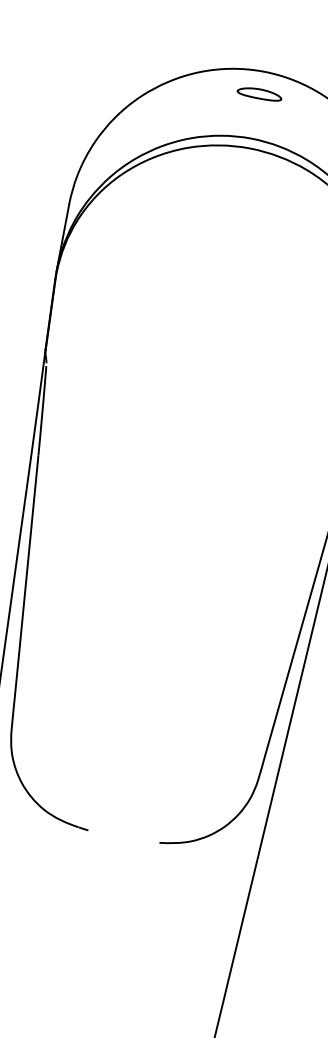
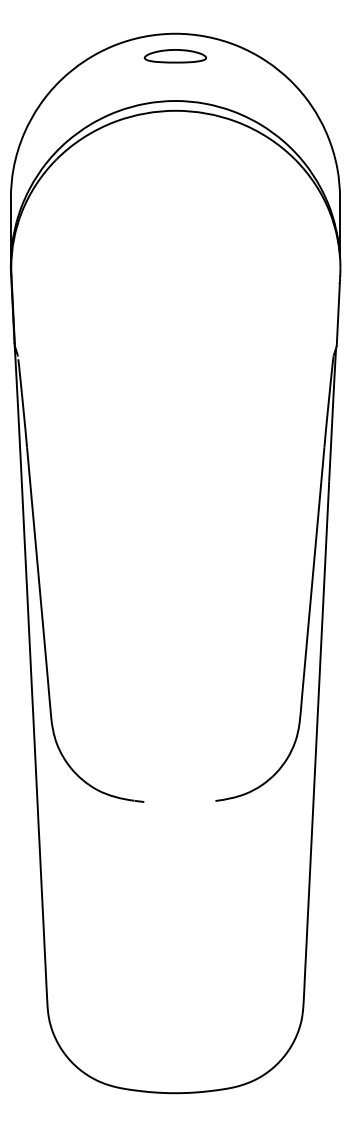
part: (259, 93) -> (175, 55), size x1.4

